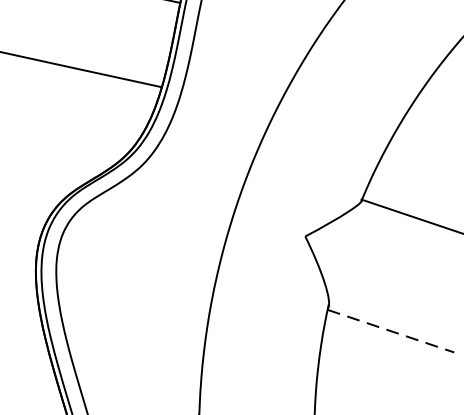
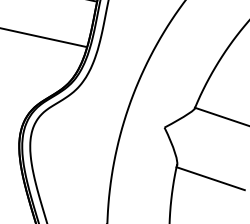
line: (390, 330) -> (210, 178), dashed -> solid

